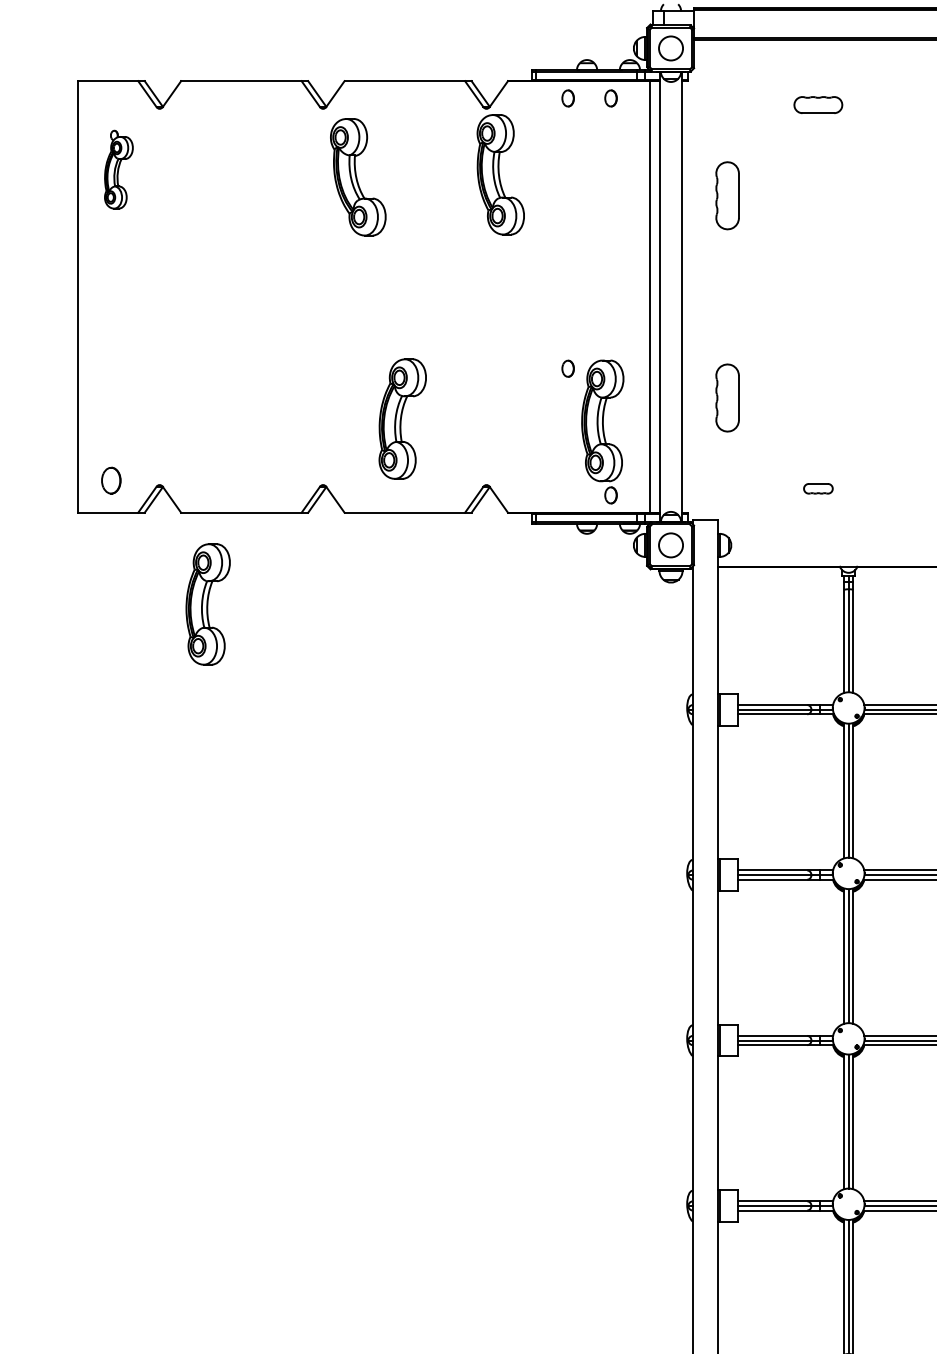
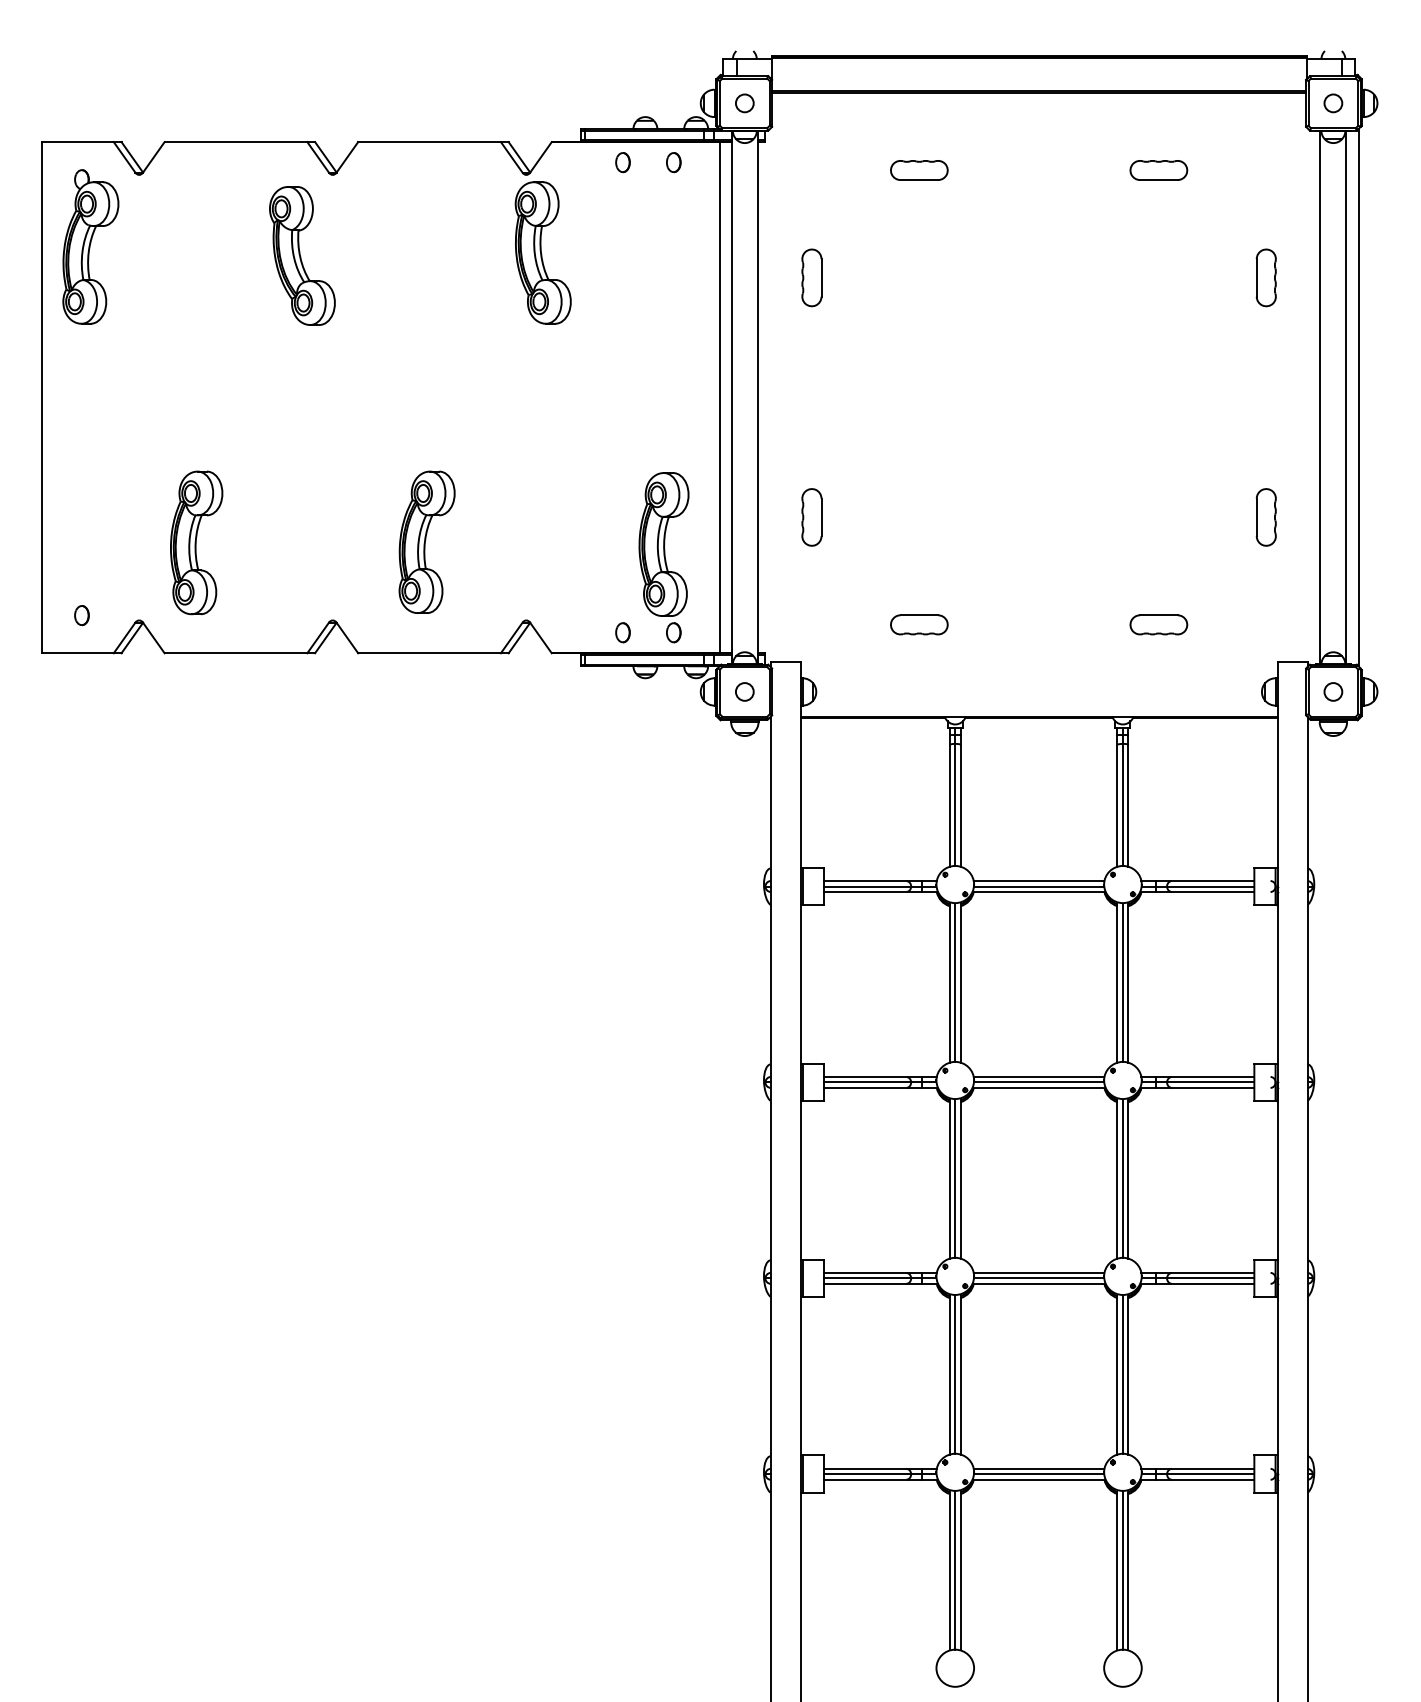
circle: (670, 48) -> (744, 103), size x0.62
part: (118, 169) -> (90, 246), size x1.67
part: (358, 176) -> (302, 255), moved
part: (727, 195) -> (811, 277), size x0.71
part: (567, 368) -> (622, 632), moved
part: (727, 398) -> (811, 517), size x0.71
part: (110, 480) -> (81, 615), size x0.62
part: (818, 488) -> (919, 624), size x1.67
circle: (670, 545) -> (744, 691), size x0.62
part: (208, 604) -> (196, 542), moved

